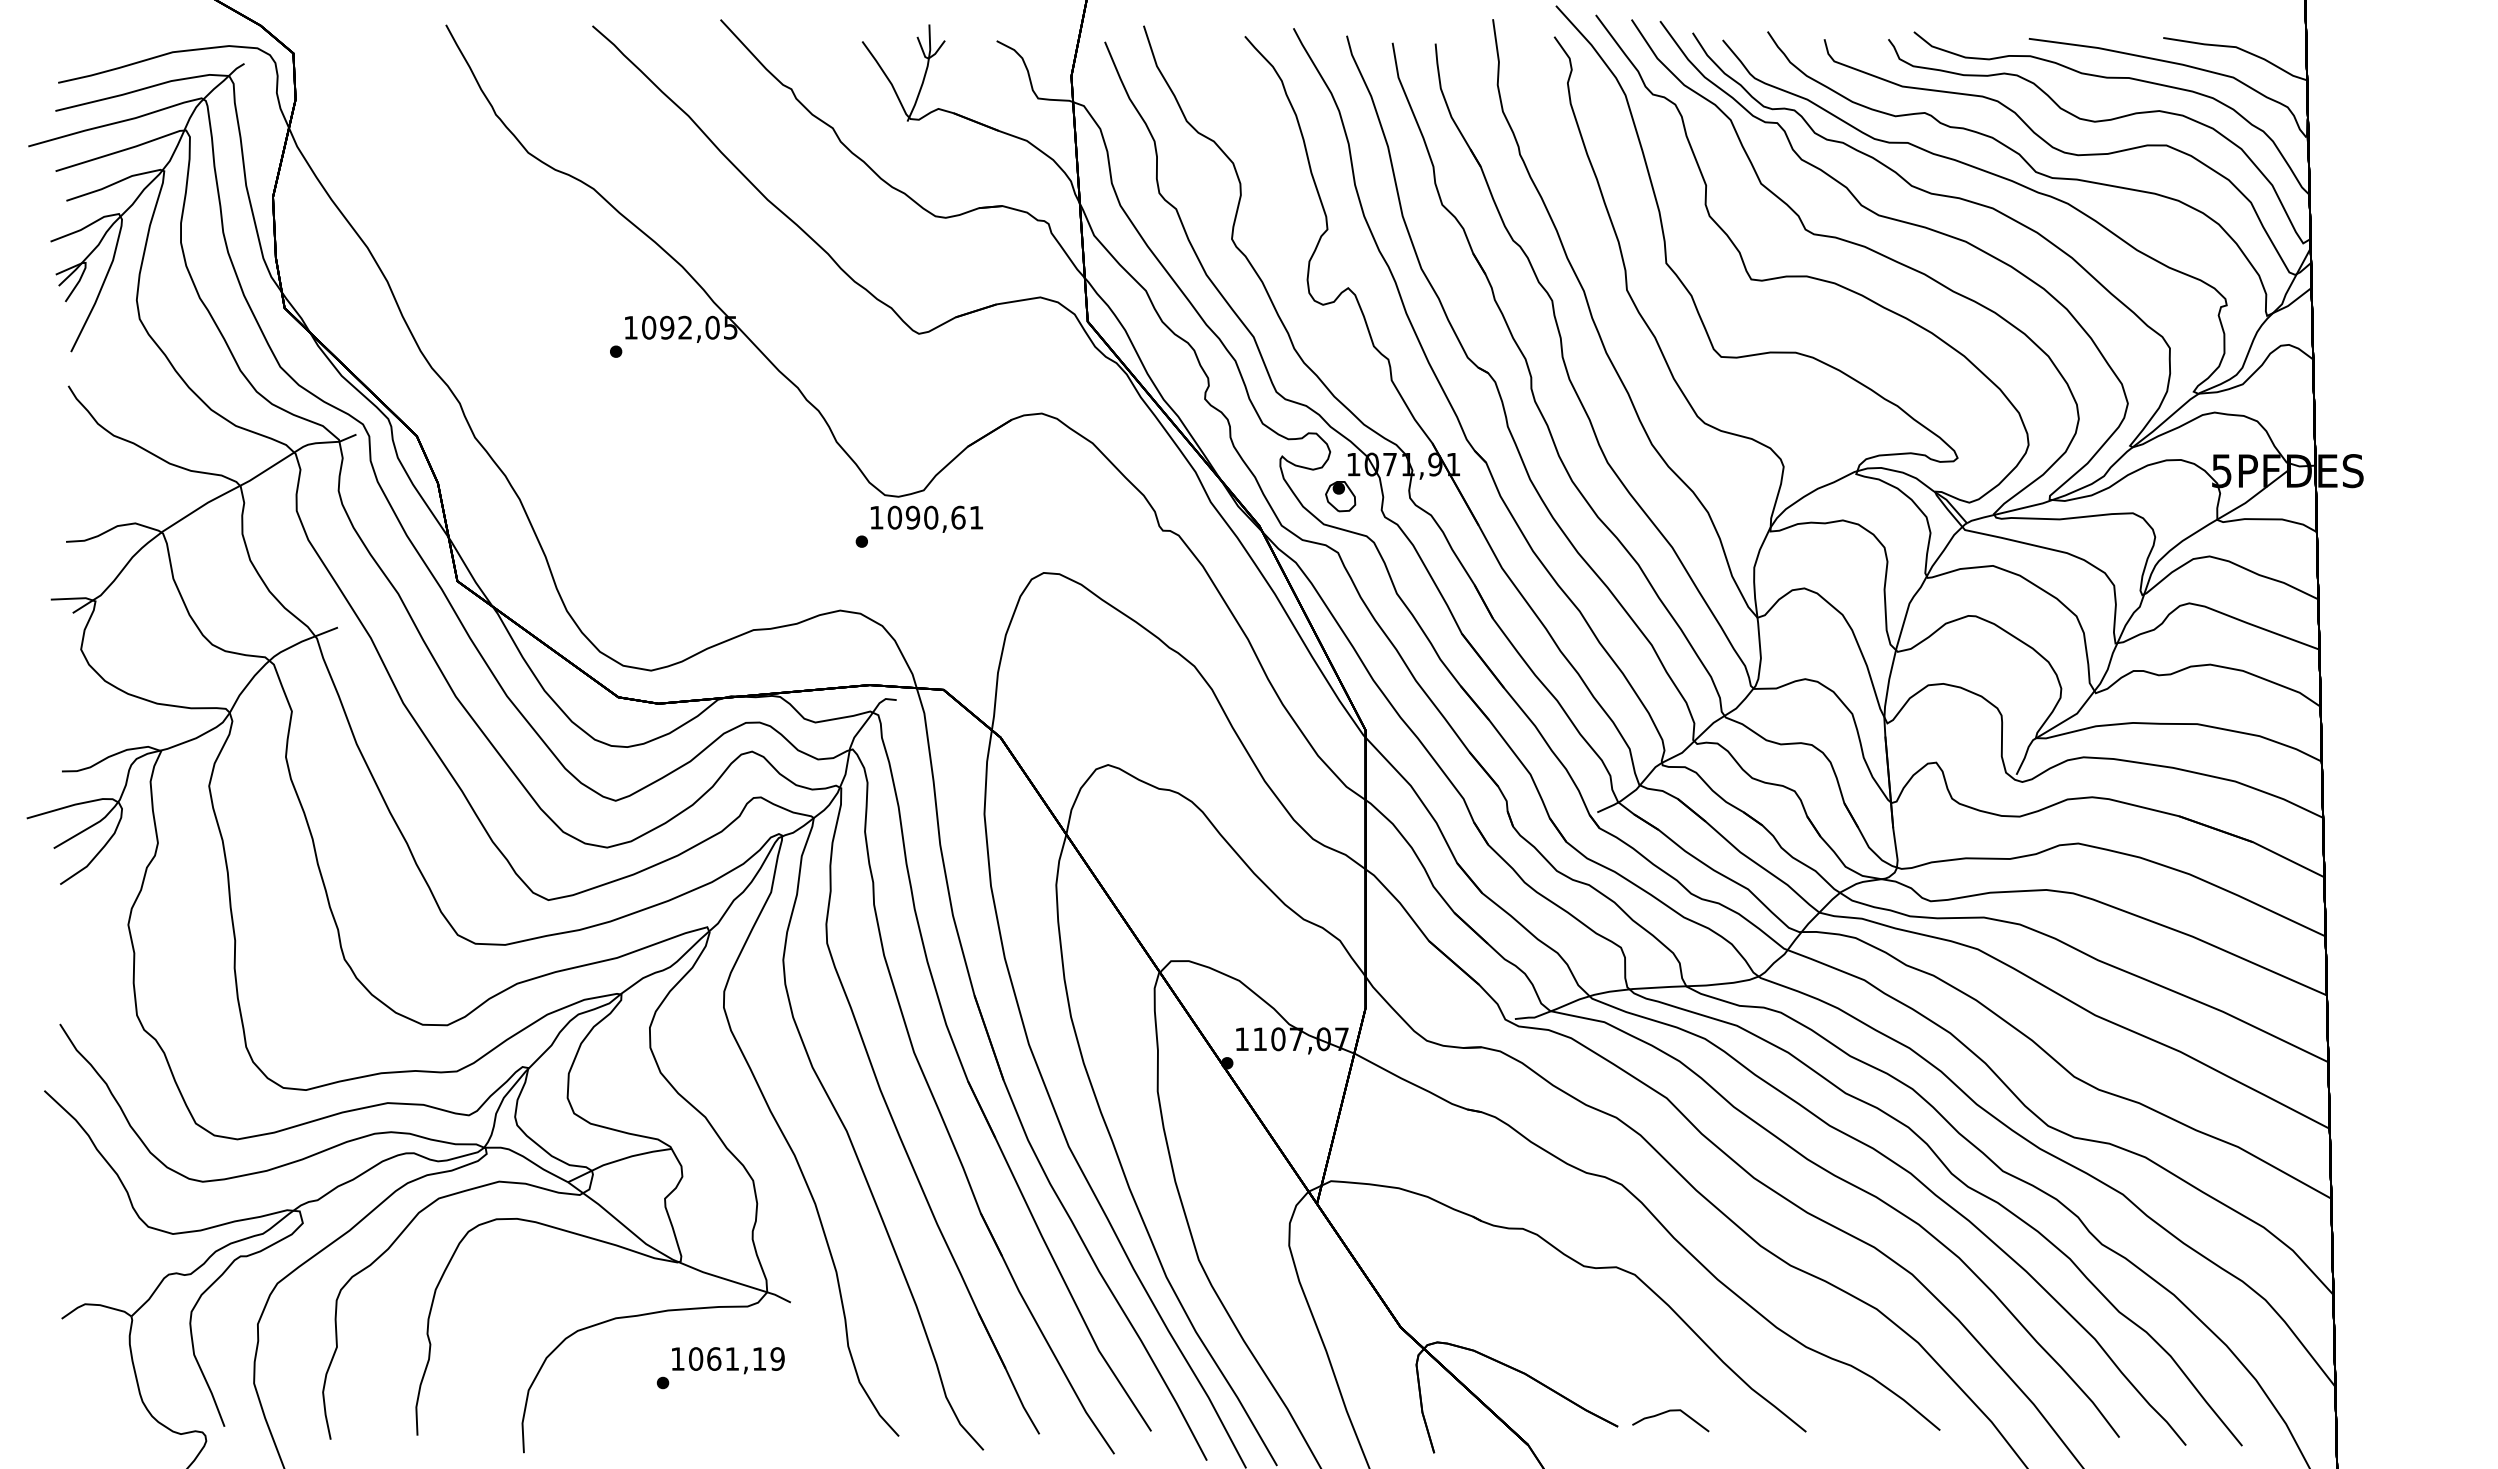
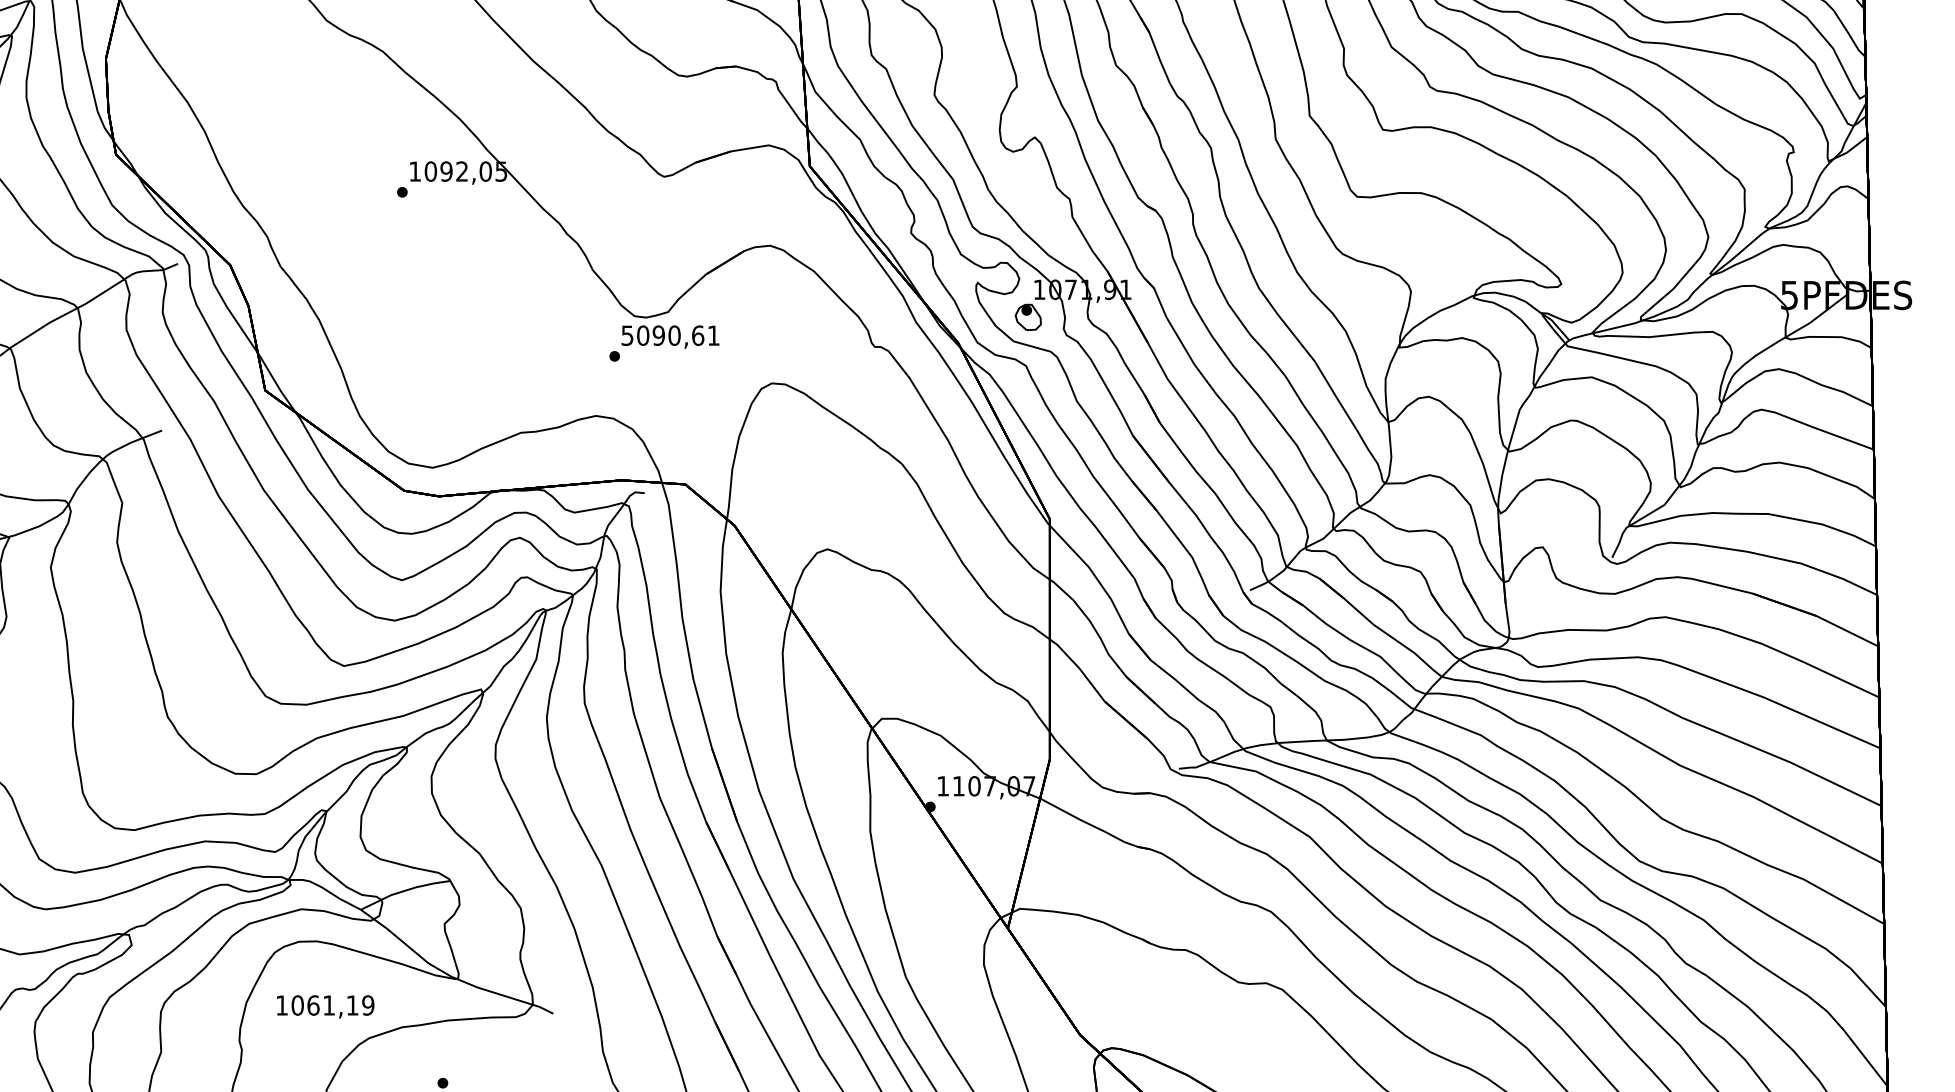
text: (876, 517) -> (627, 335), 1090,61 -> 5090,61
text: (728, 1360) -> (325, 1006), moved

